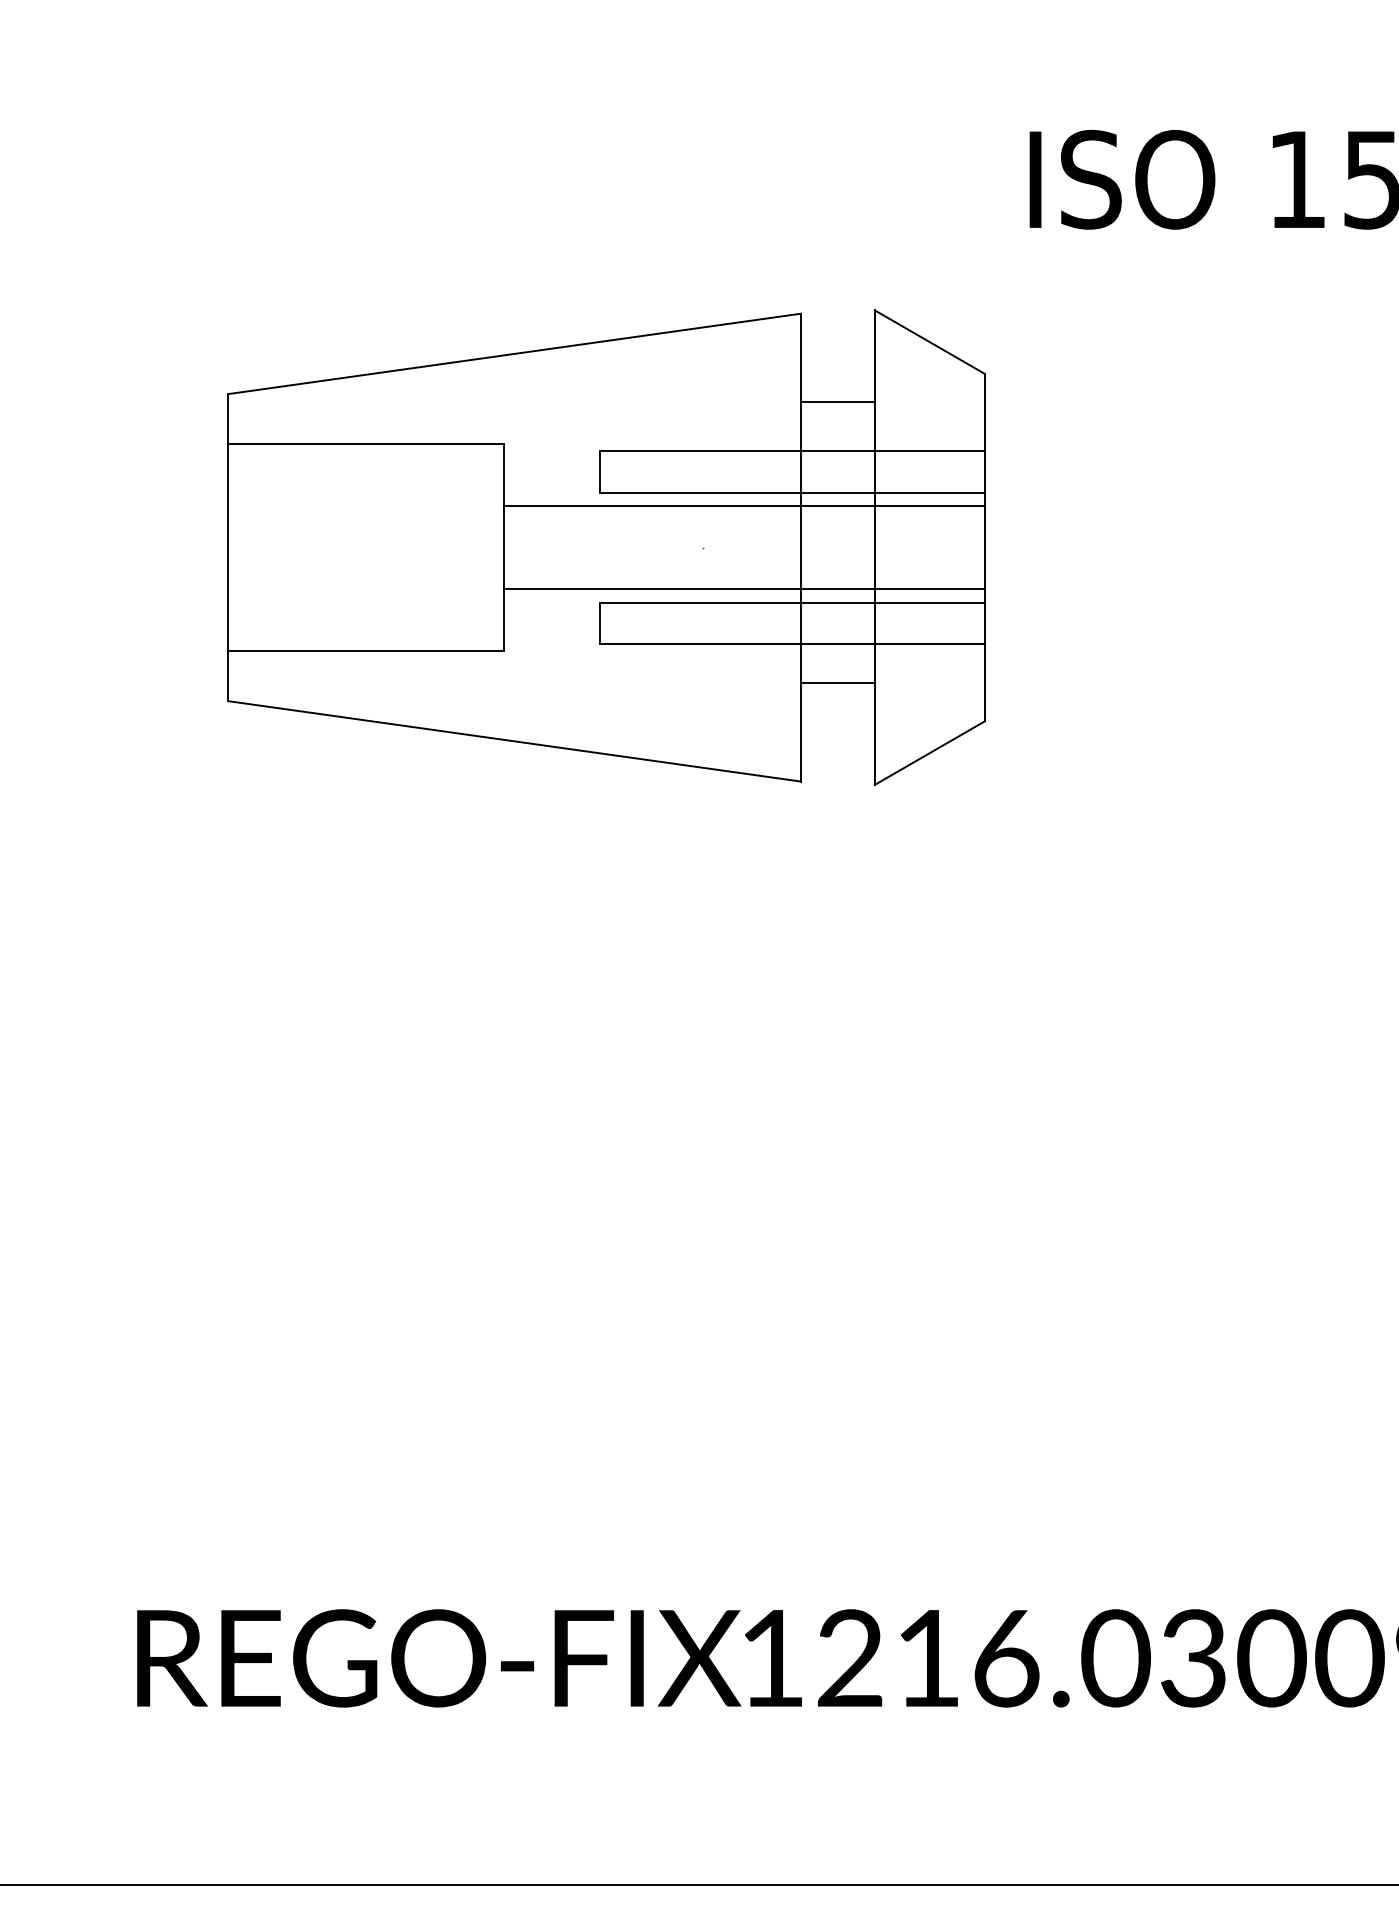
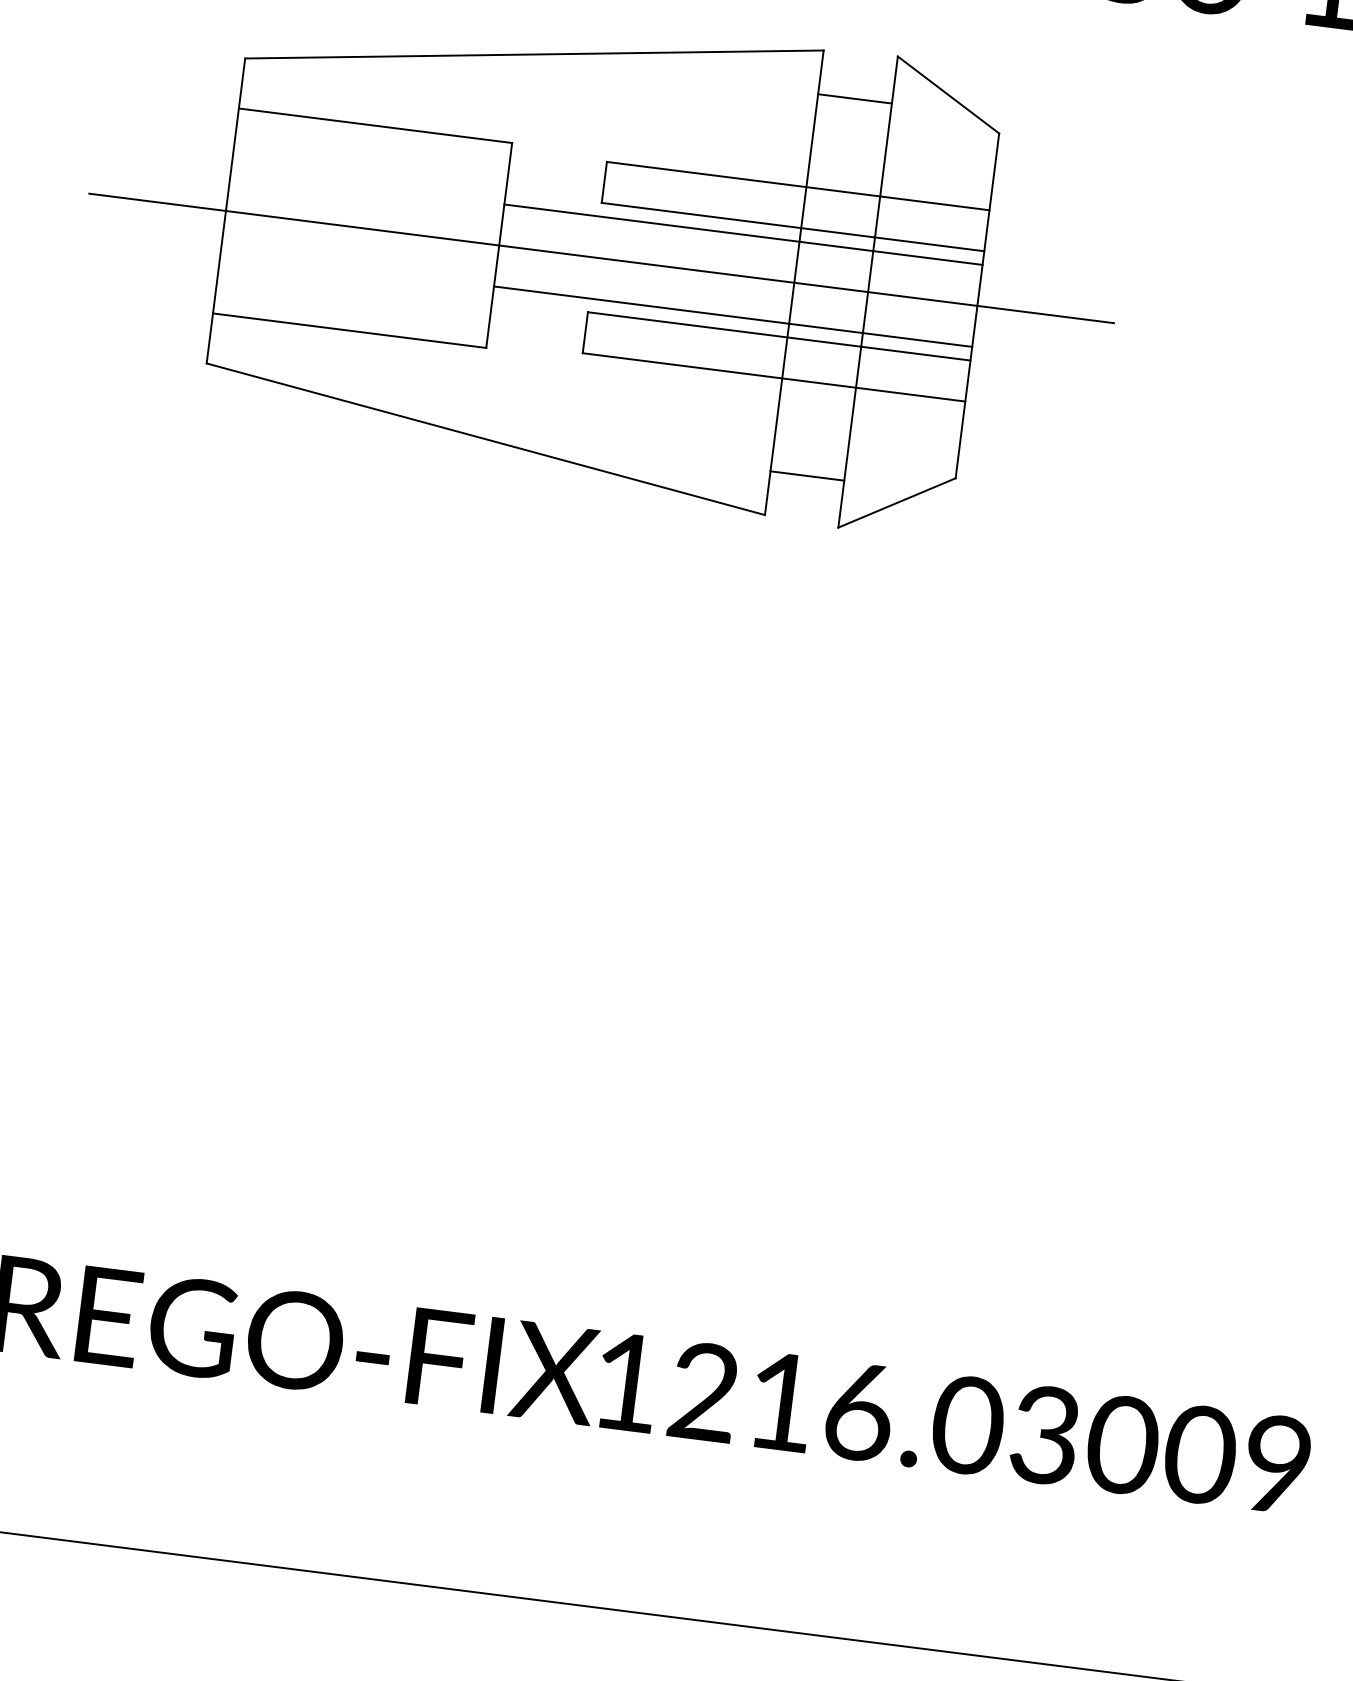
line: (837, 401) -> (854, 98), moved
line: (606, 547) -> (601, 258), added
line: (837, 683) -> (807, 475), moved

